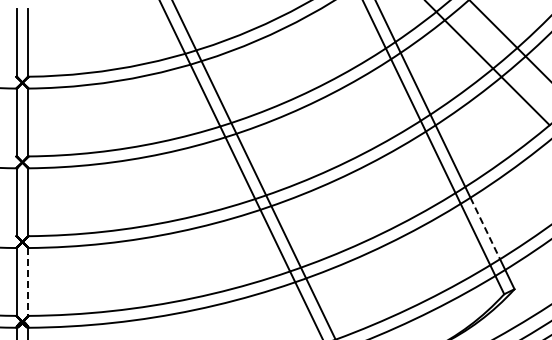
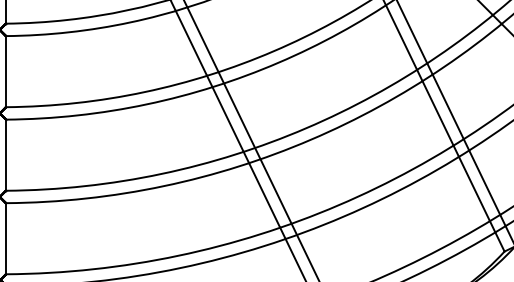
line: (485, 228) -> (484, 182), dashed -> solid
line: (28, 281) -> (6, 238), dashed -> solid

